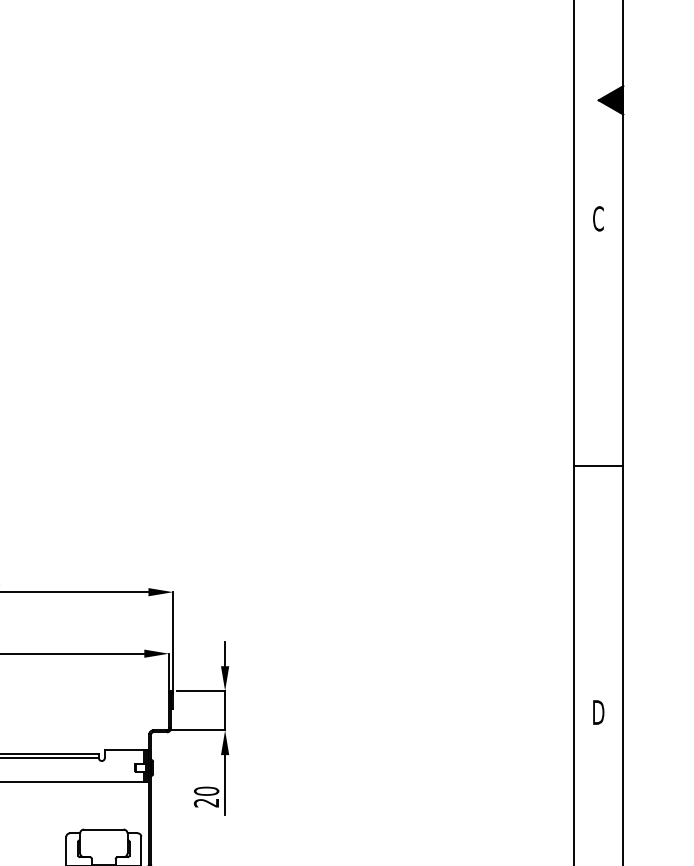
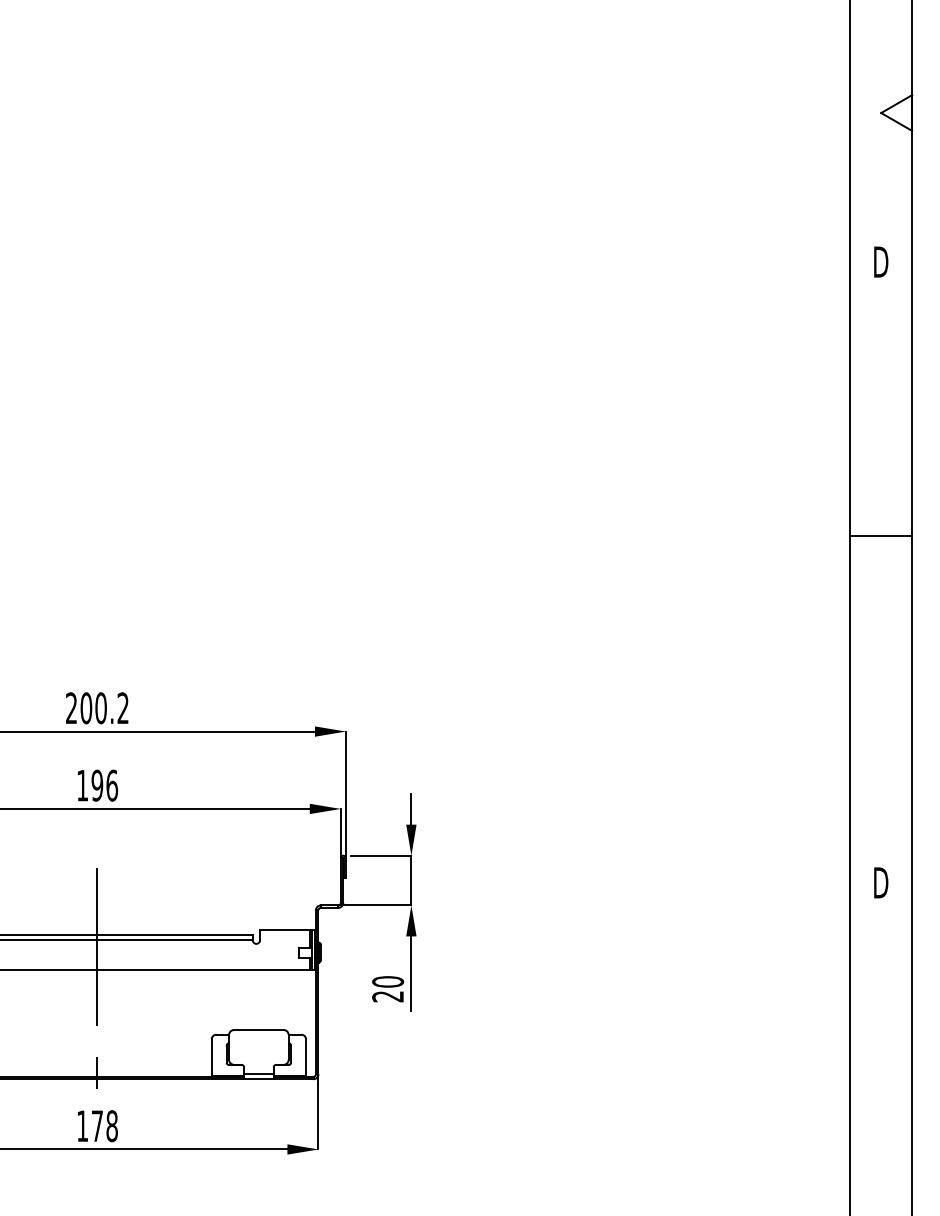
fill: (610, 99) -> (896, 112), removed
text: (598, 219) -> (881, 262), C -> D
line: (598, 465) -> (881, 536), moved

